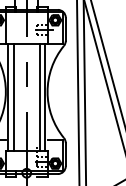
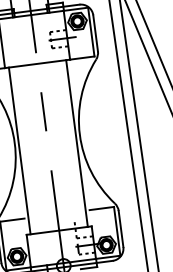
line: (13, 96) -> (27, 148), removed
line: (39, 96) -> (68, 143), removed

